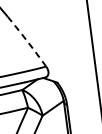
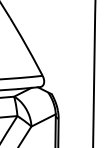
line: (28, 42) -> (27, 47), dashed -> solid

